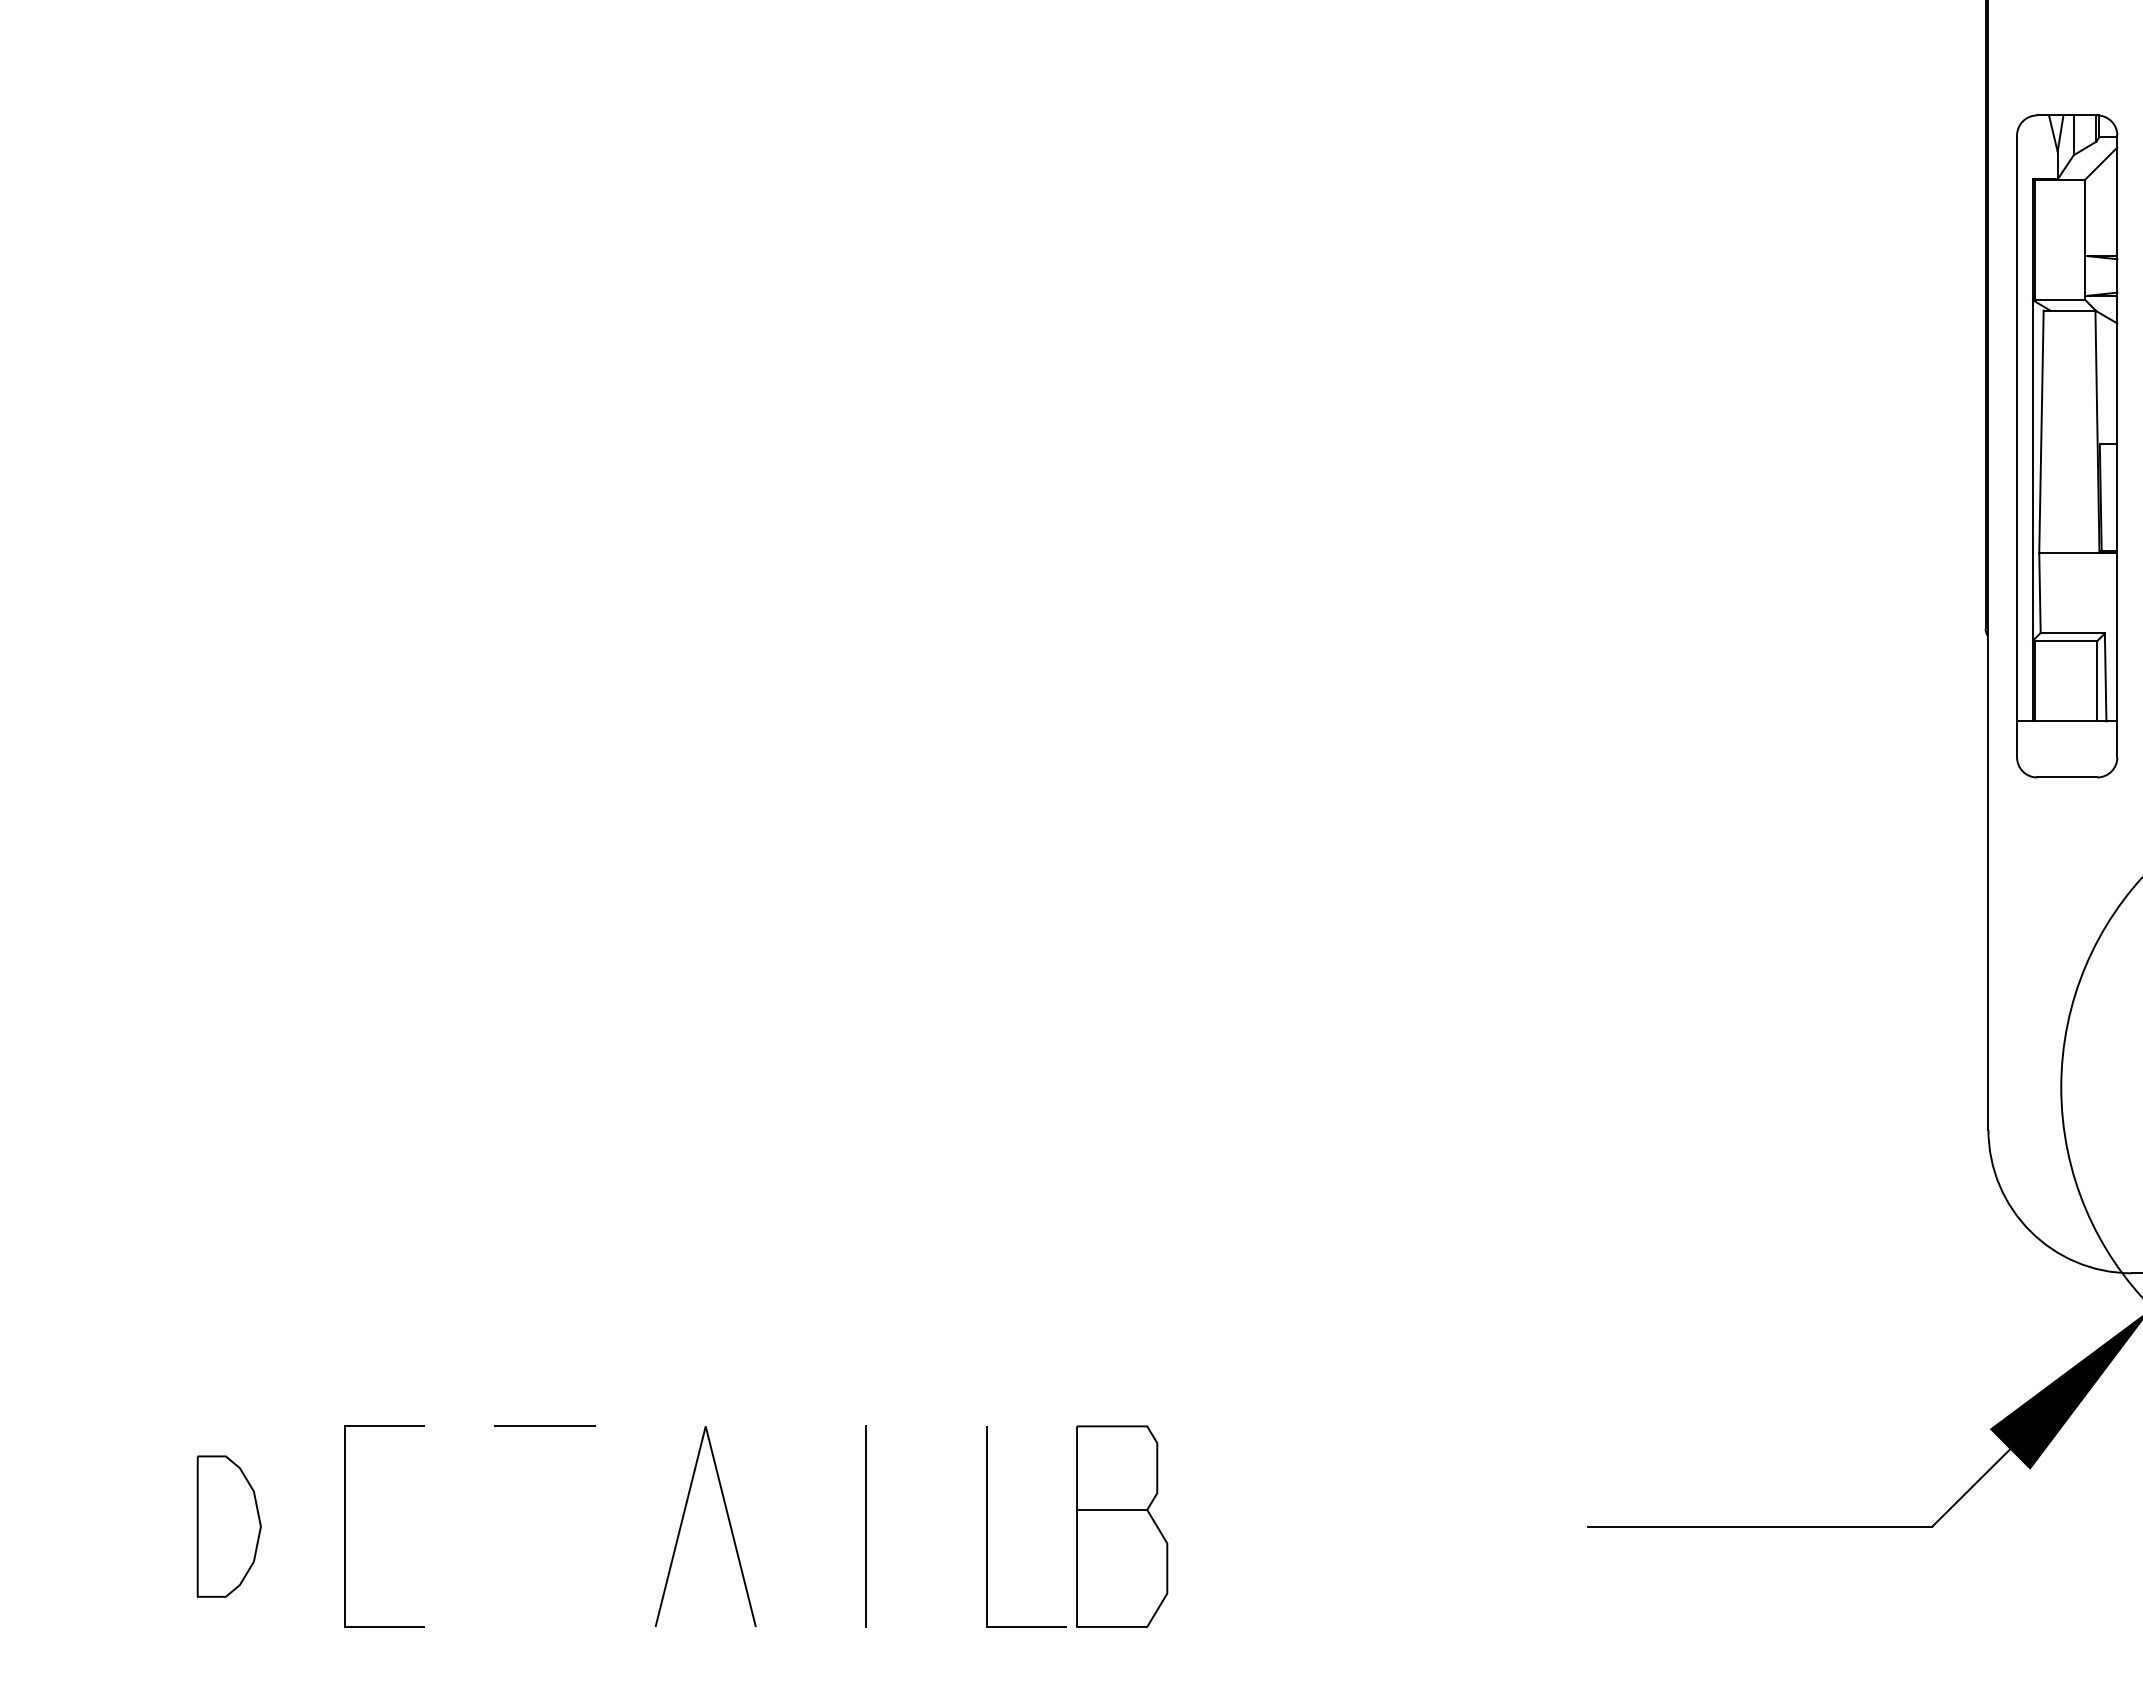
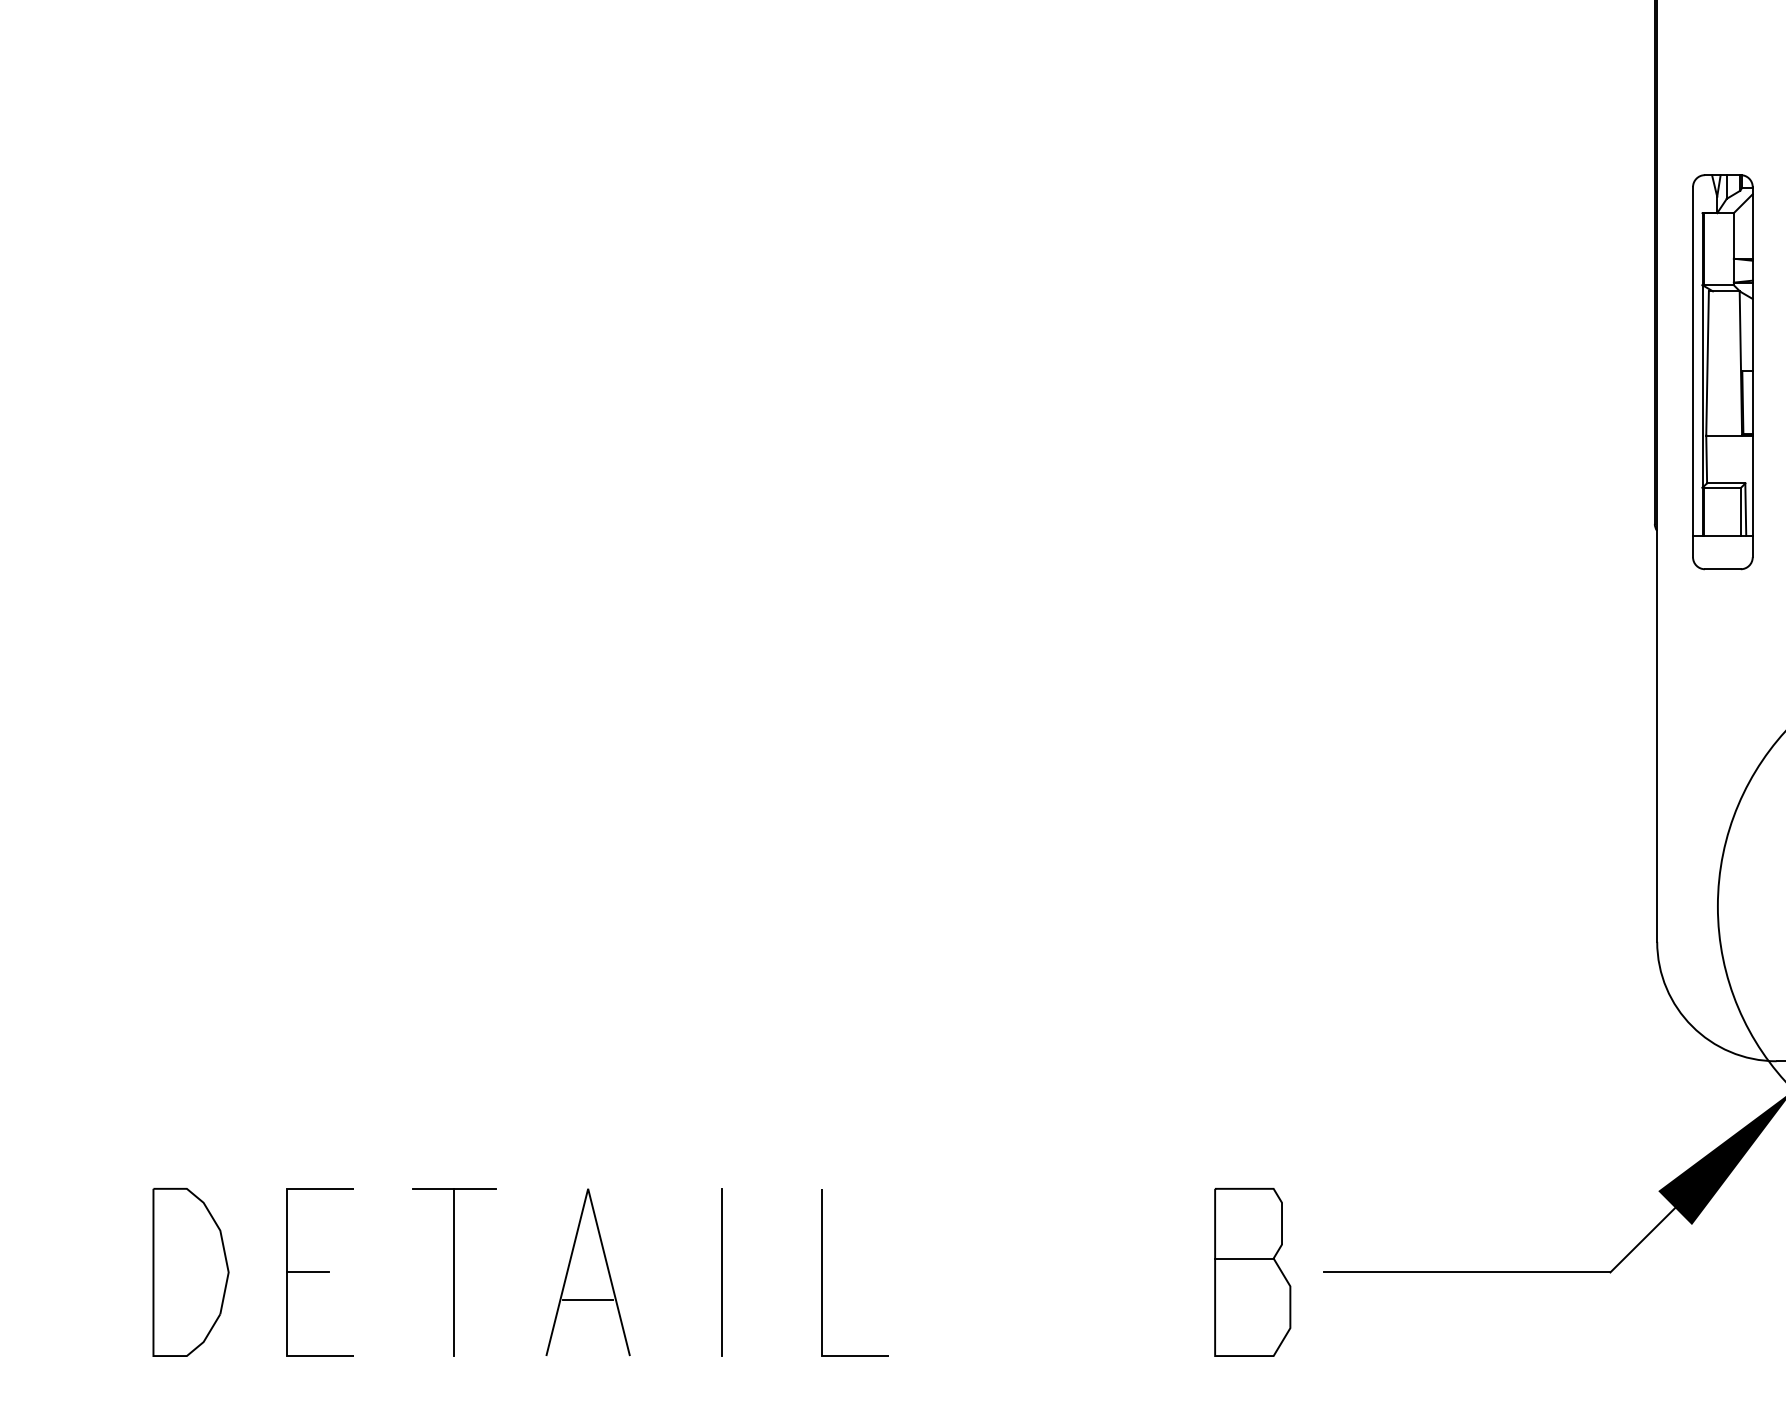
part: (2067, 446) -> (1723, 372), size x0.71
part: (229, 1526) -> (191, 1272), size x1.43
line: (369, 1526) -> (307, 1272), added
line: (545, 1526) -> (454, 1272), added
part: (1122, 1526) -> (1253, 1272), moved
line: (705, 1560) -> (587, 1300), added

